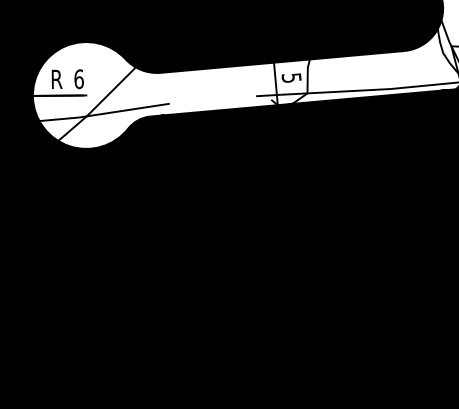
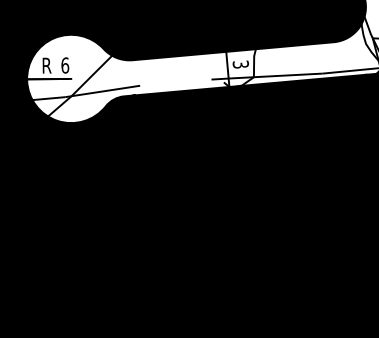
text: (292, 77) -> (241, 64), 5 -> 3

